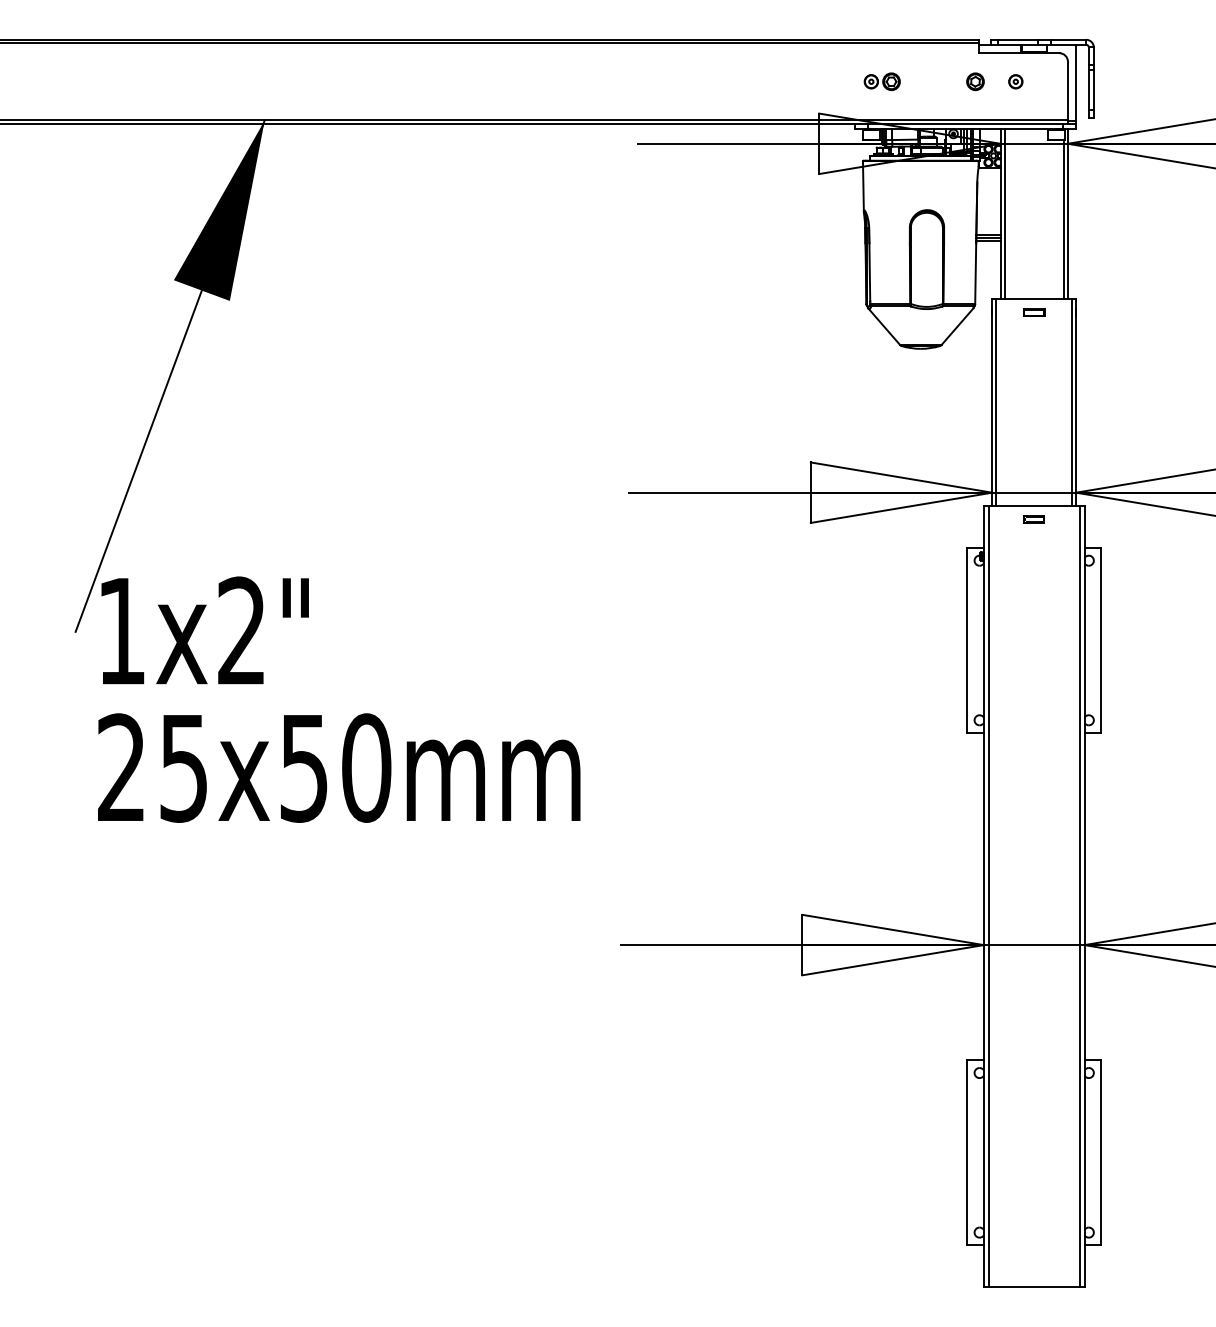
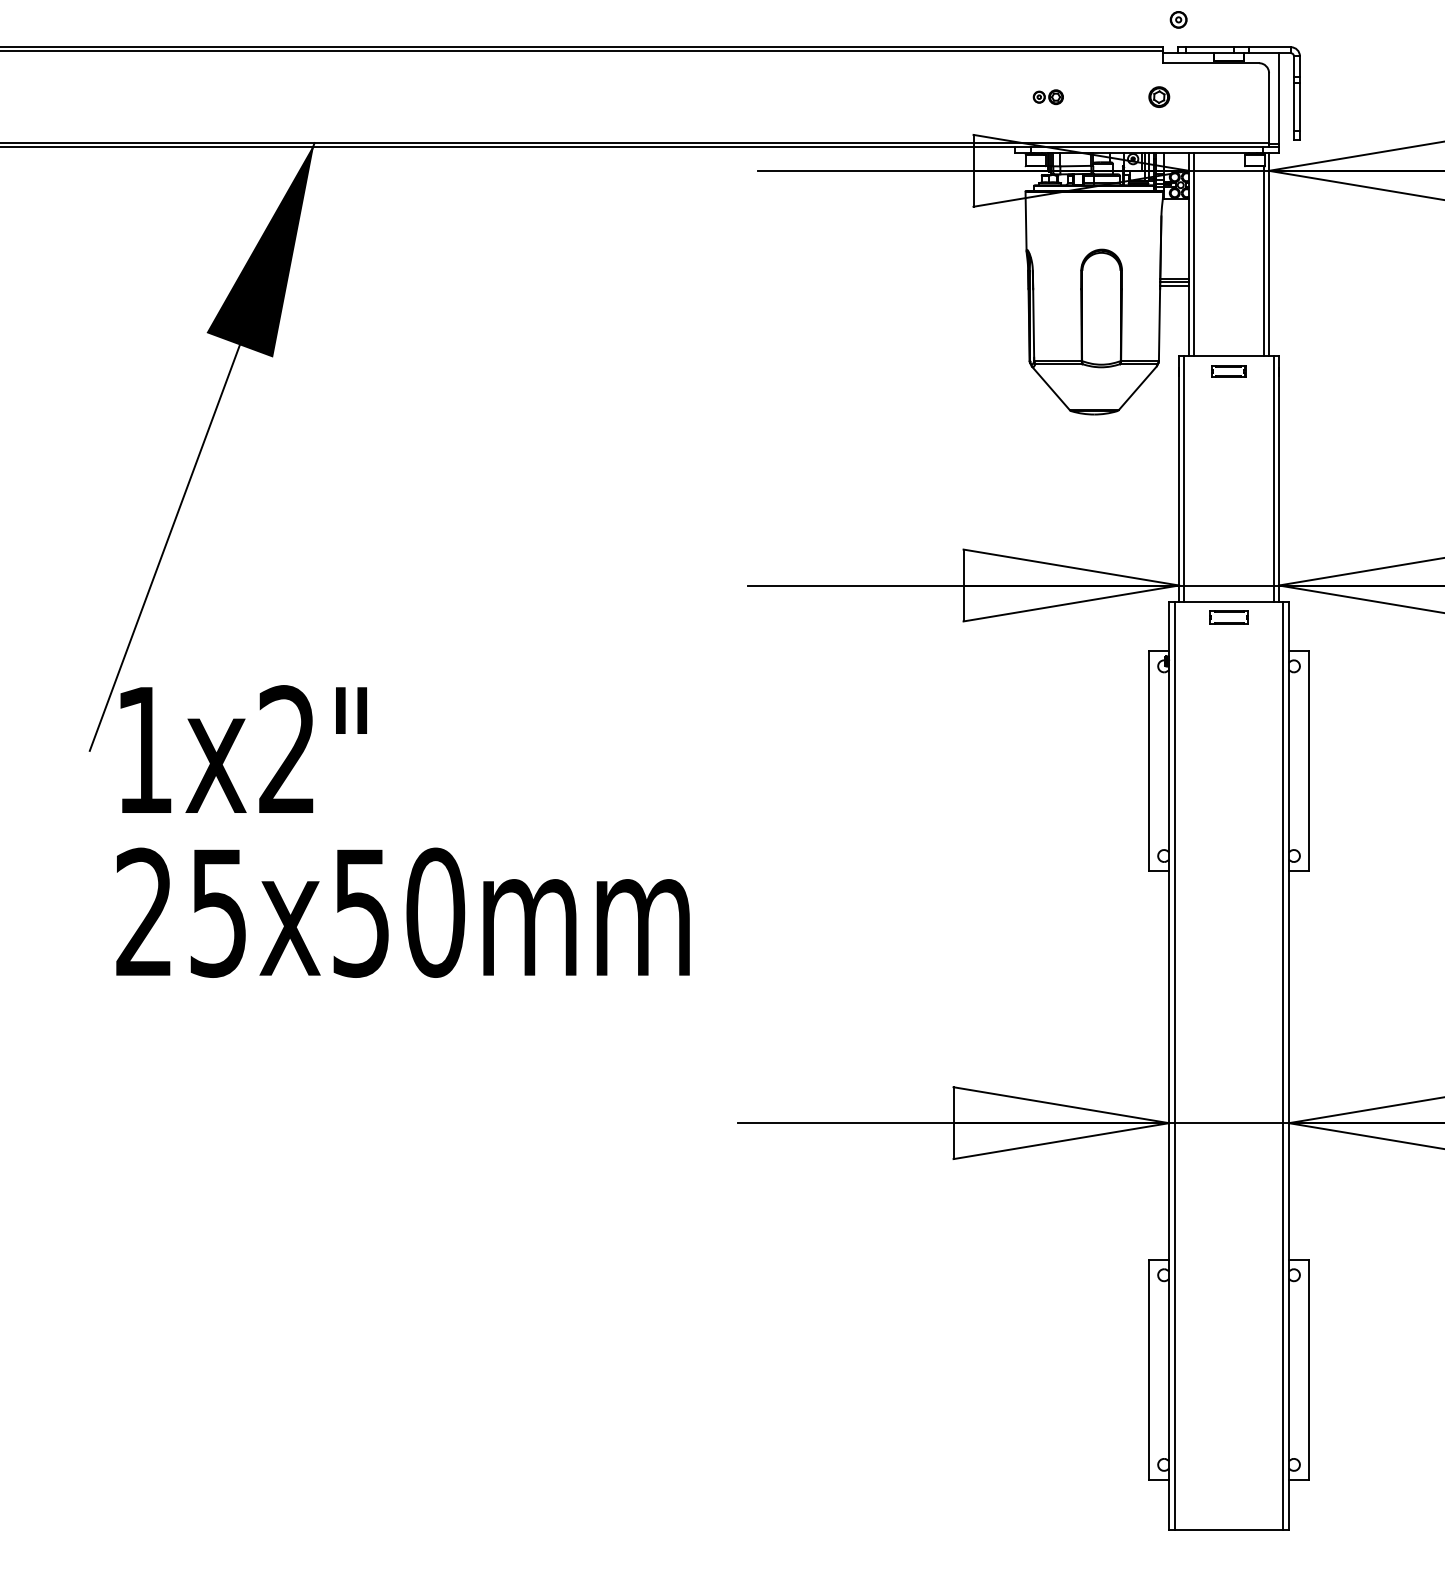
part: (881, 81) -> (1047, 96), size x0.7
part: (1015, 81) -> (1178, 19), moved
part: (1034, 312) -> (1229, 371), size x1.4
part: (1033, 519) -> (1228, 617), size x1.6

